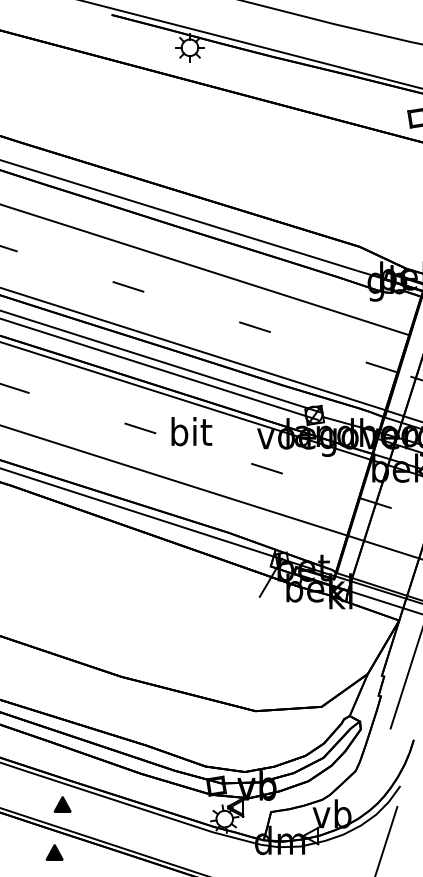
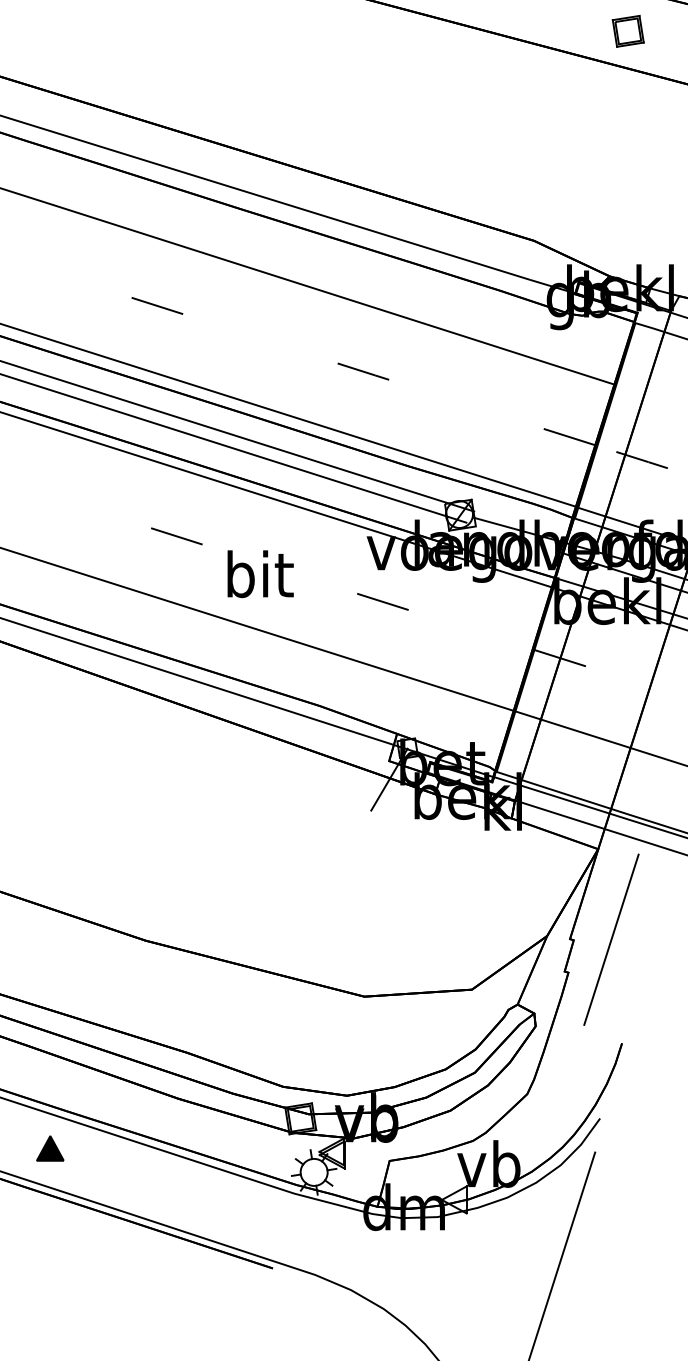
text: (191, 431) -> (260, 573), moved
part: (54, 852) -> (37, 1226), removed

